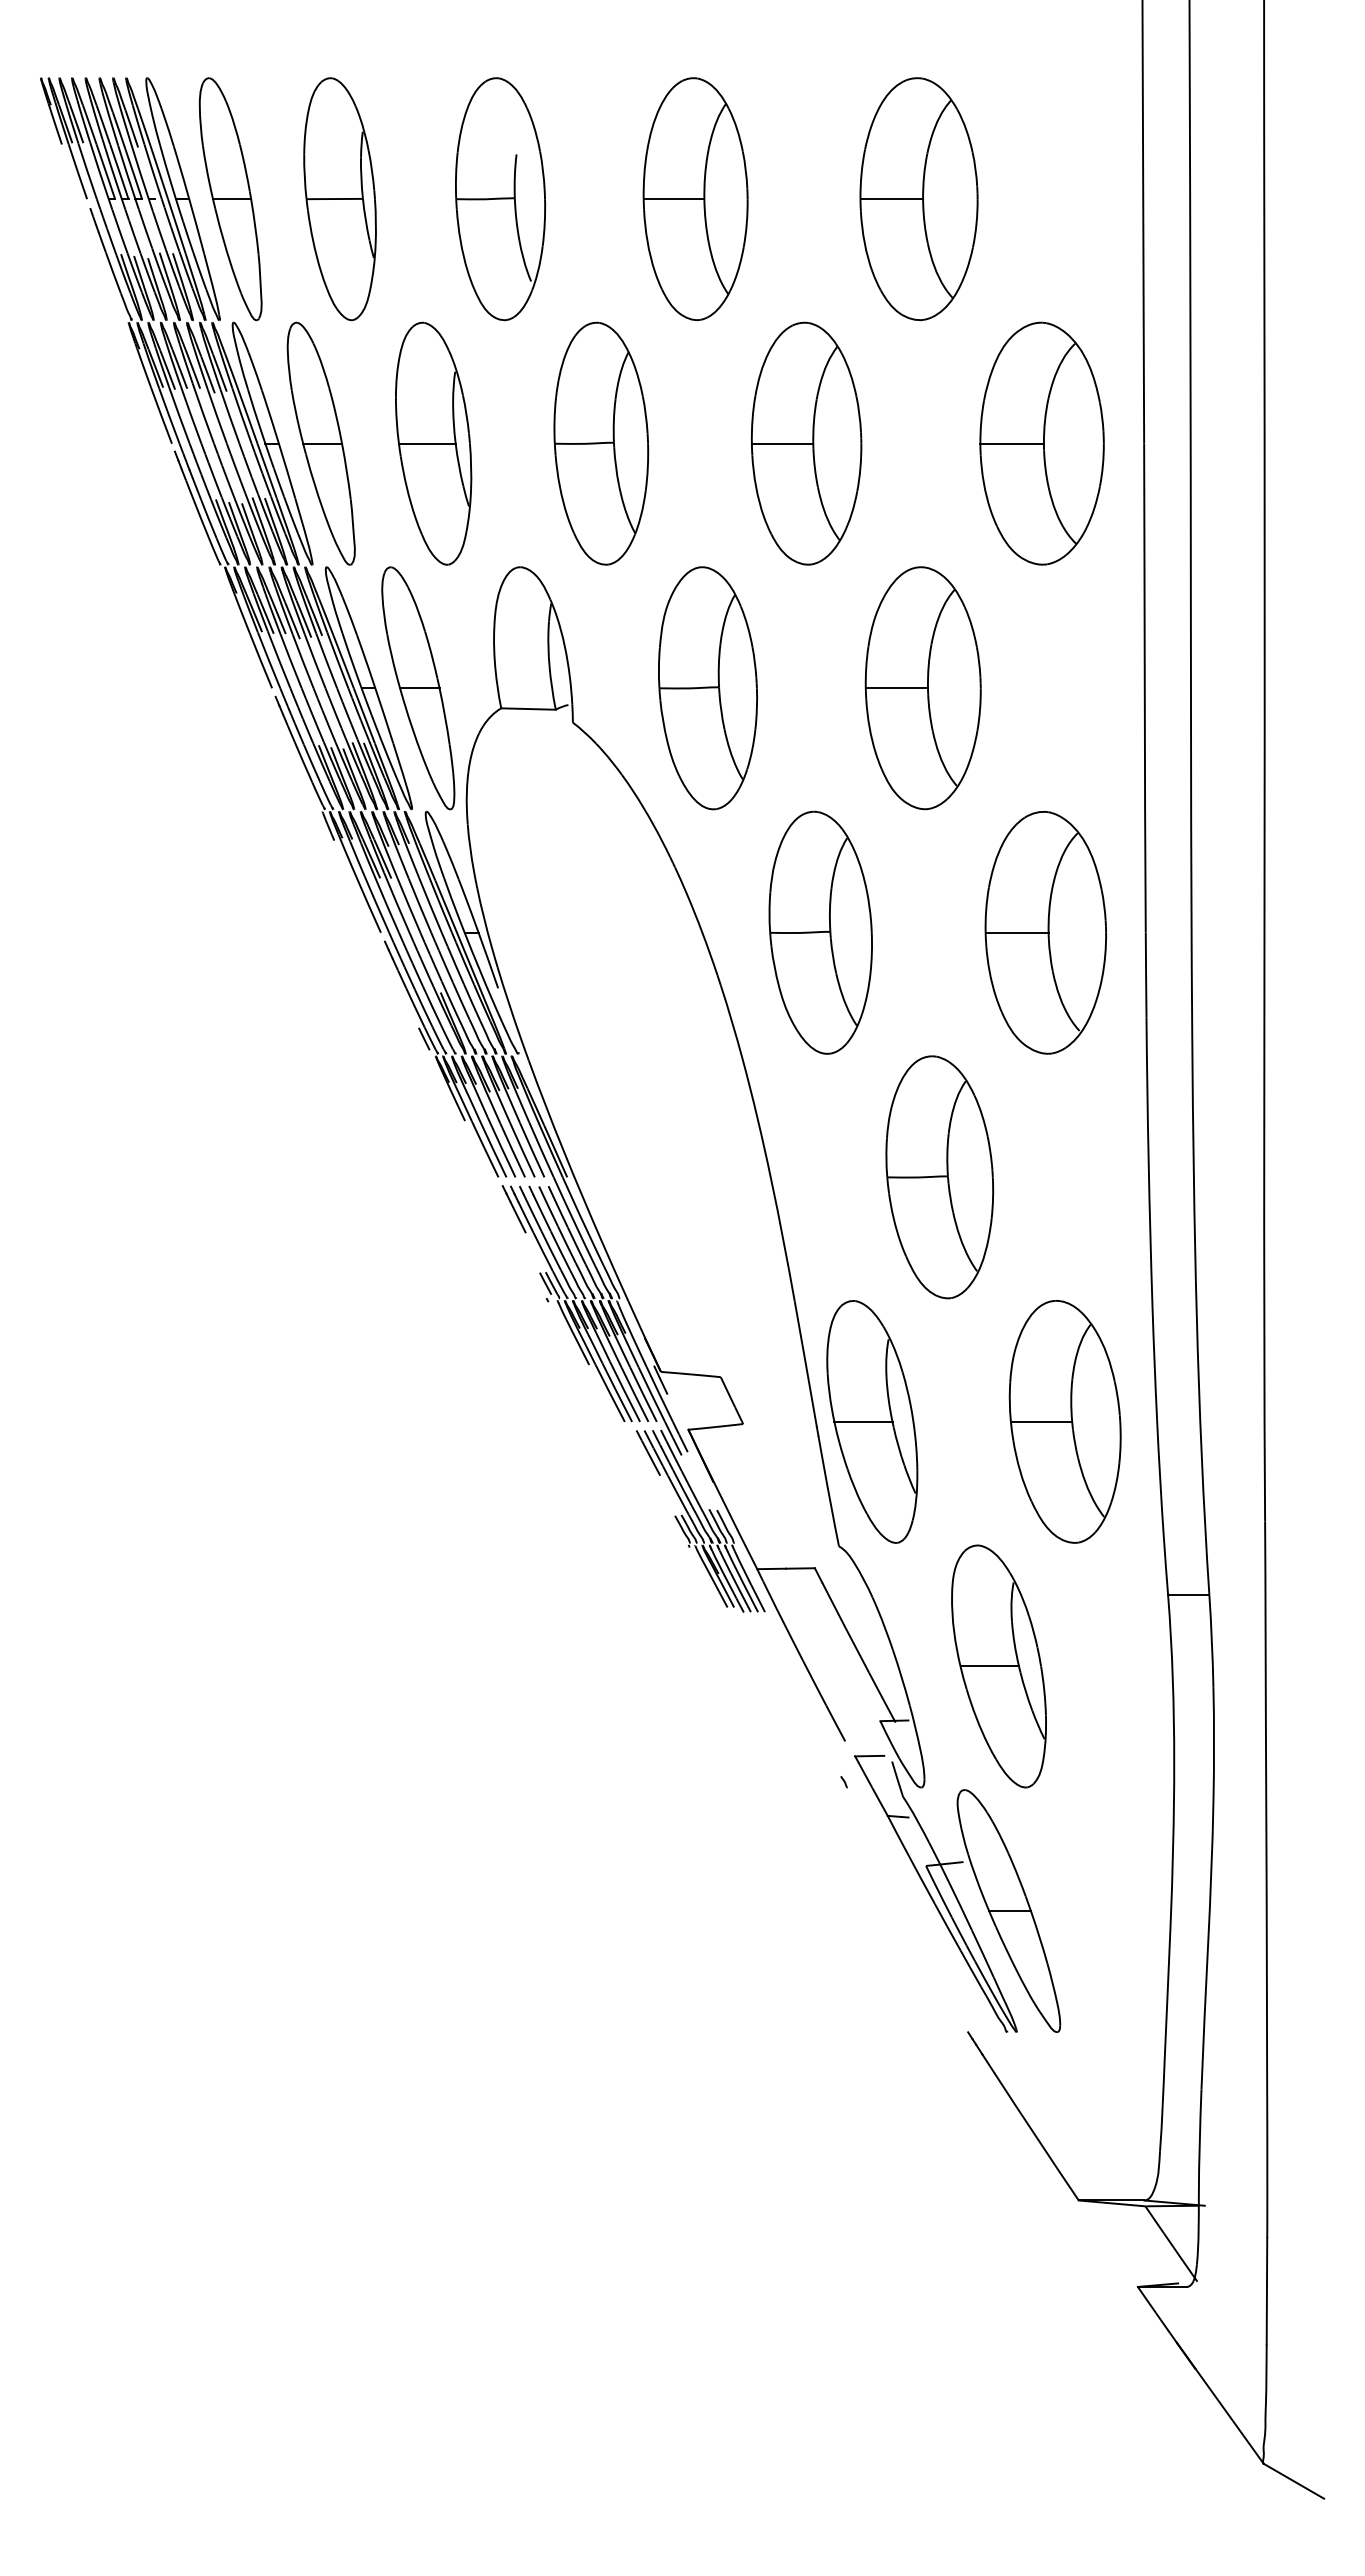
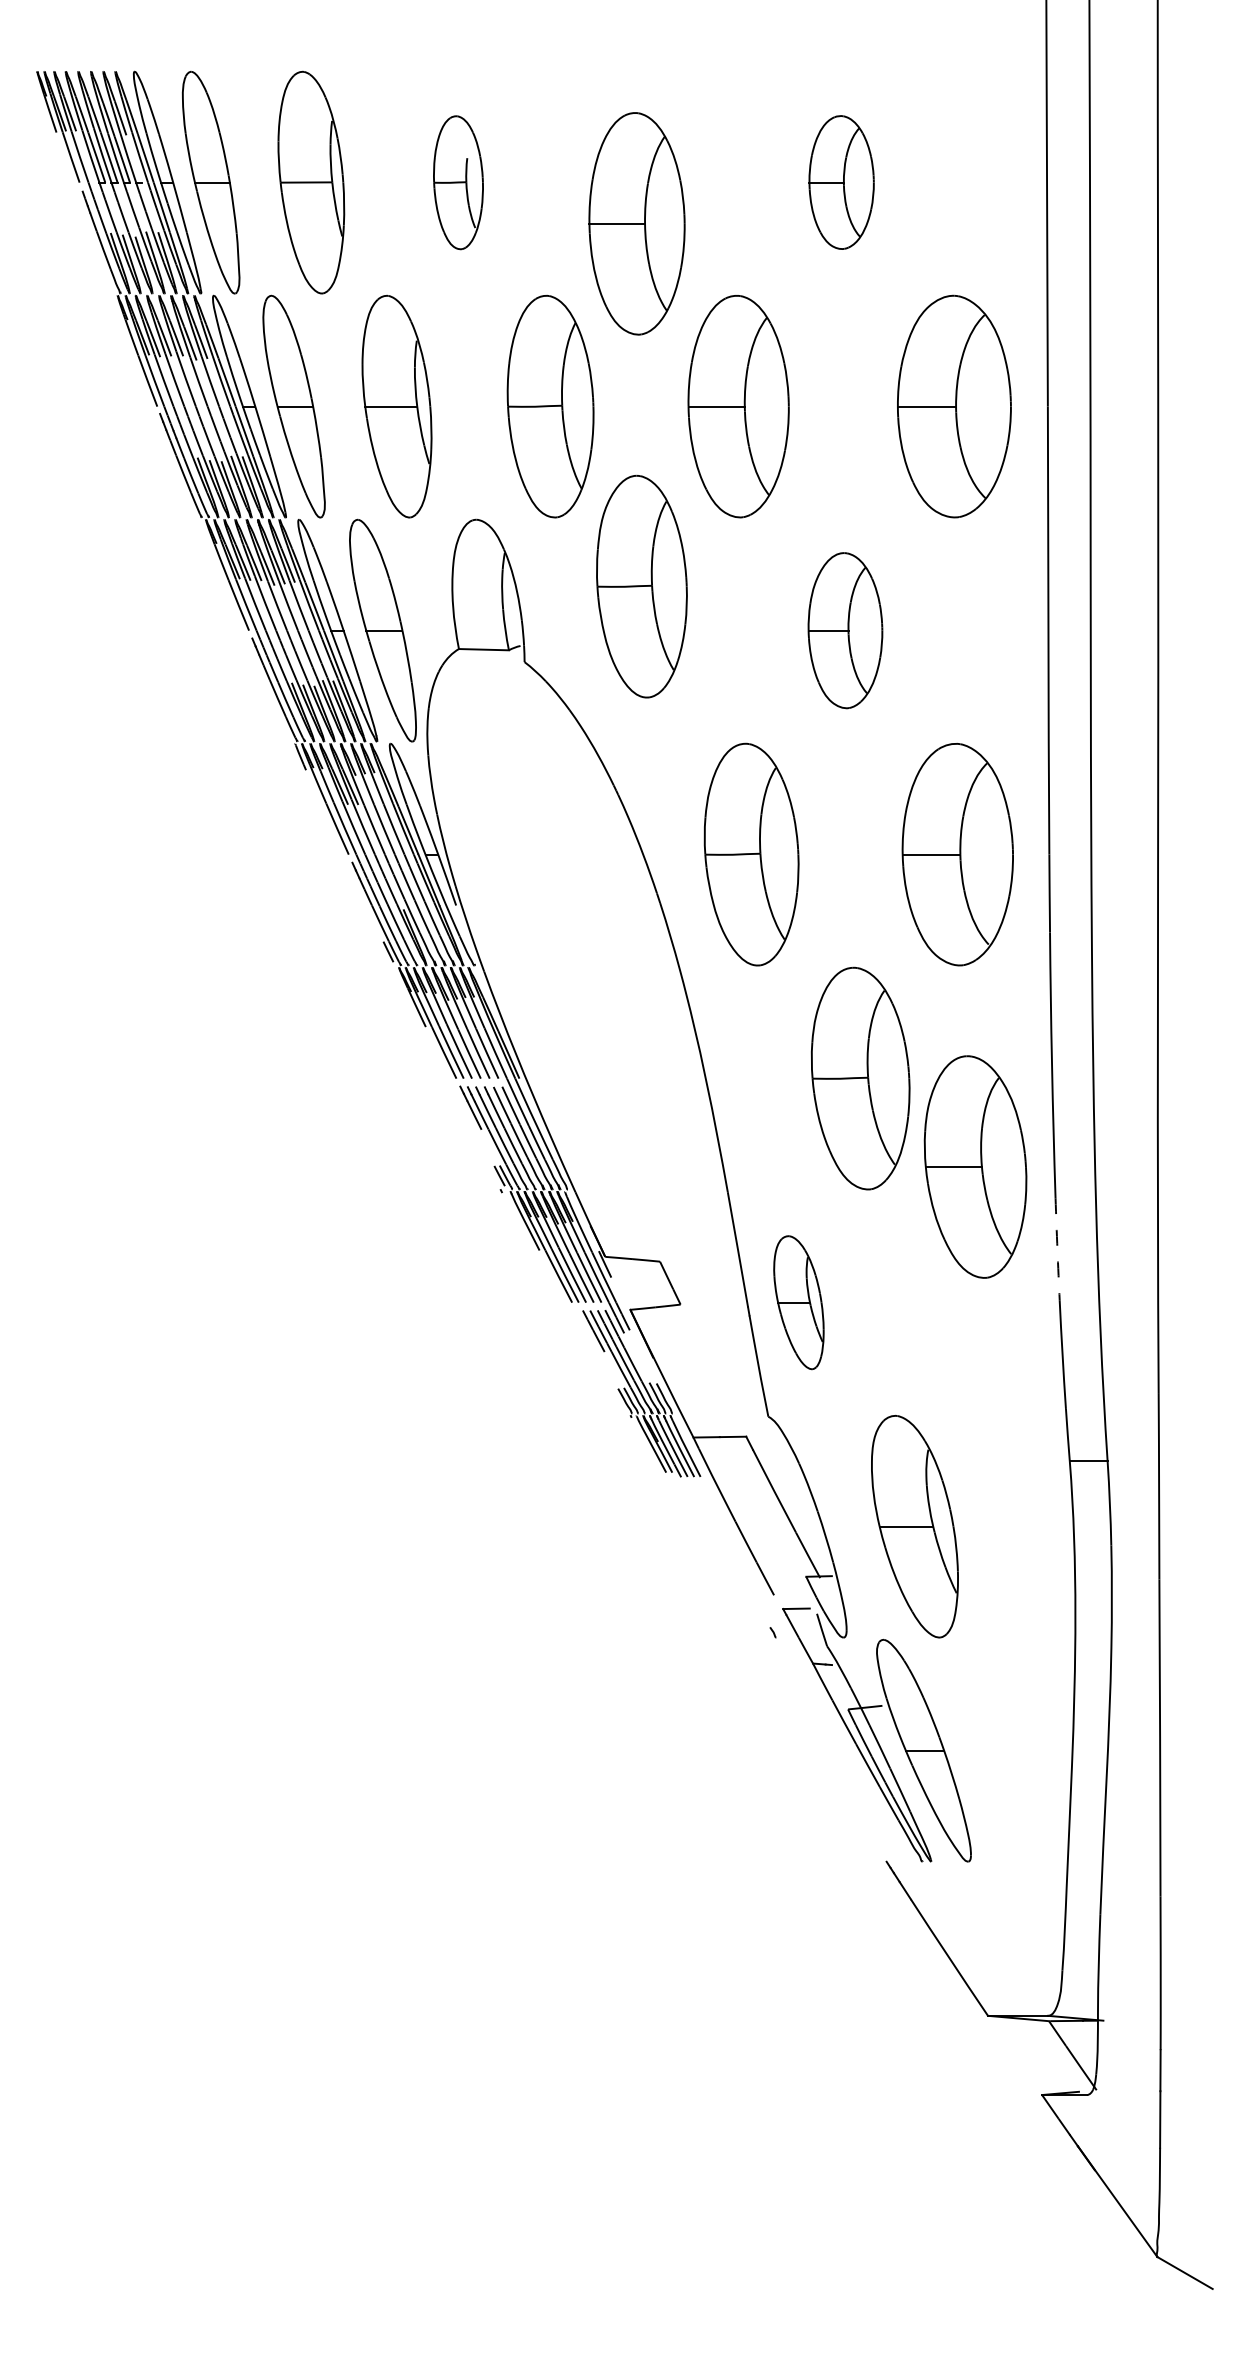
part: (695, 198) -> (636, 223), moved
part: (918, 198) -> (841, 182), size x0.6
part: (500, 199) -> (458, 182), size x0.6
part: (707, 688) -> (641, 586), moved
part: (922, 688) -> (844, 630), size x0.7
arc: (1154, 1363) -> (1057, 1249), solid -> dashed
part: (872, 1421) -> (799, 1302), size x0.6
part: (1064, 1421) -> (974, 1166), moved

